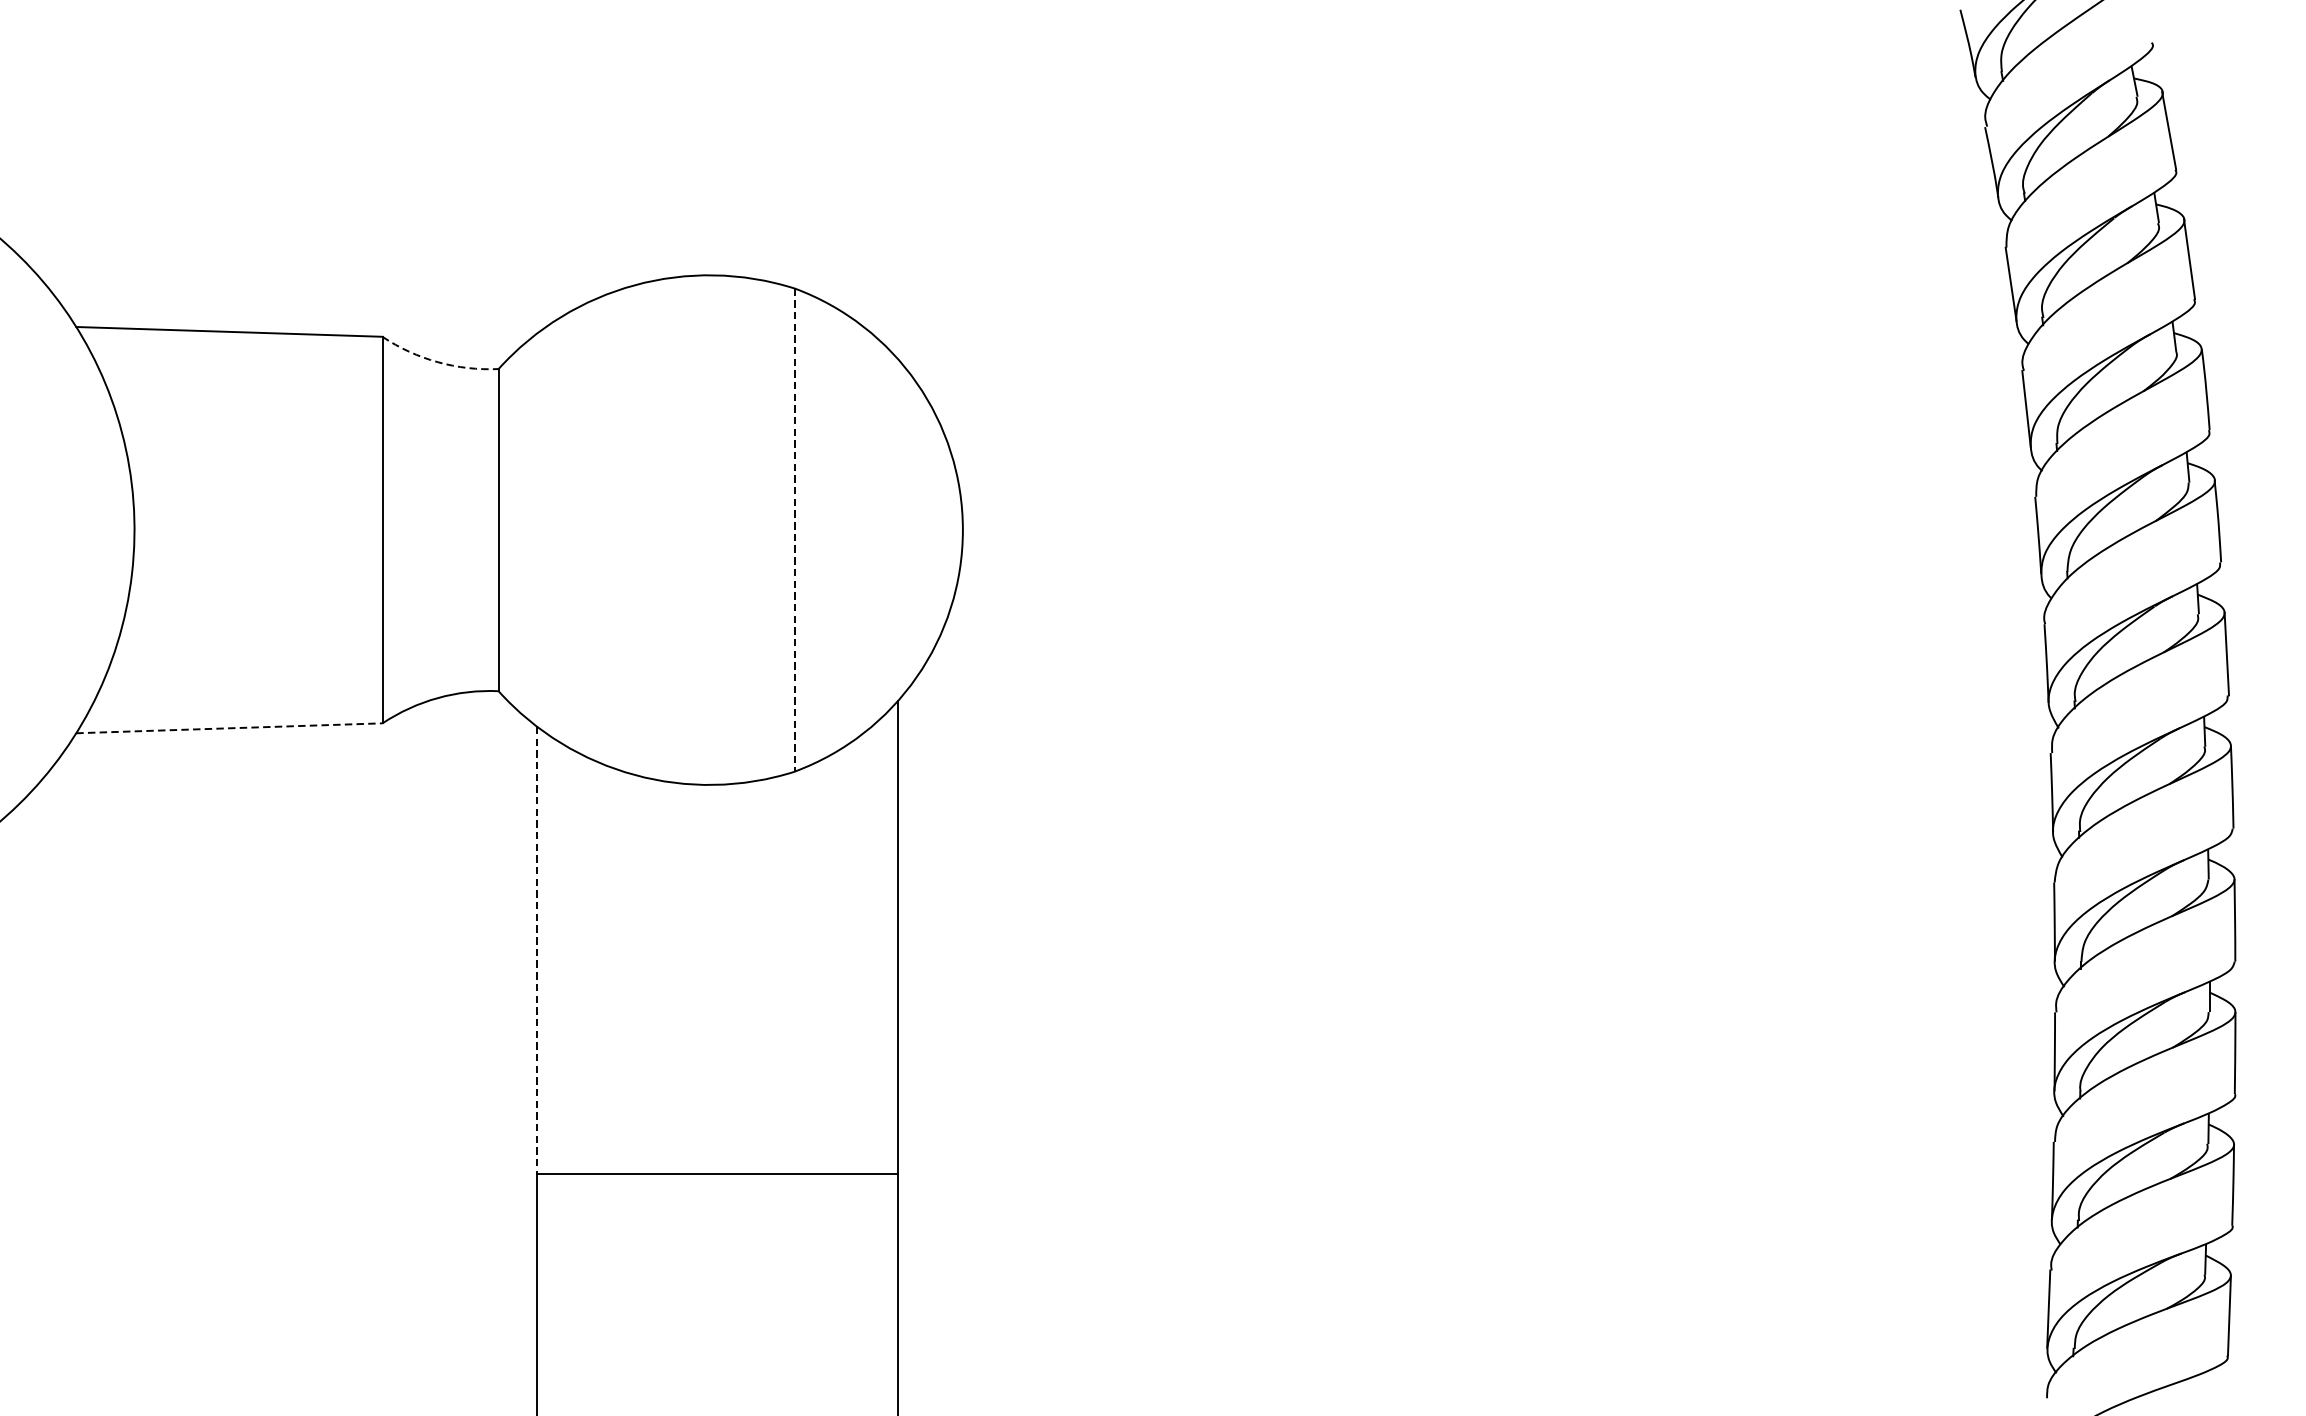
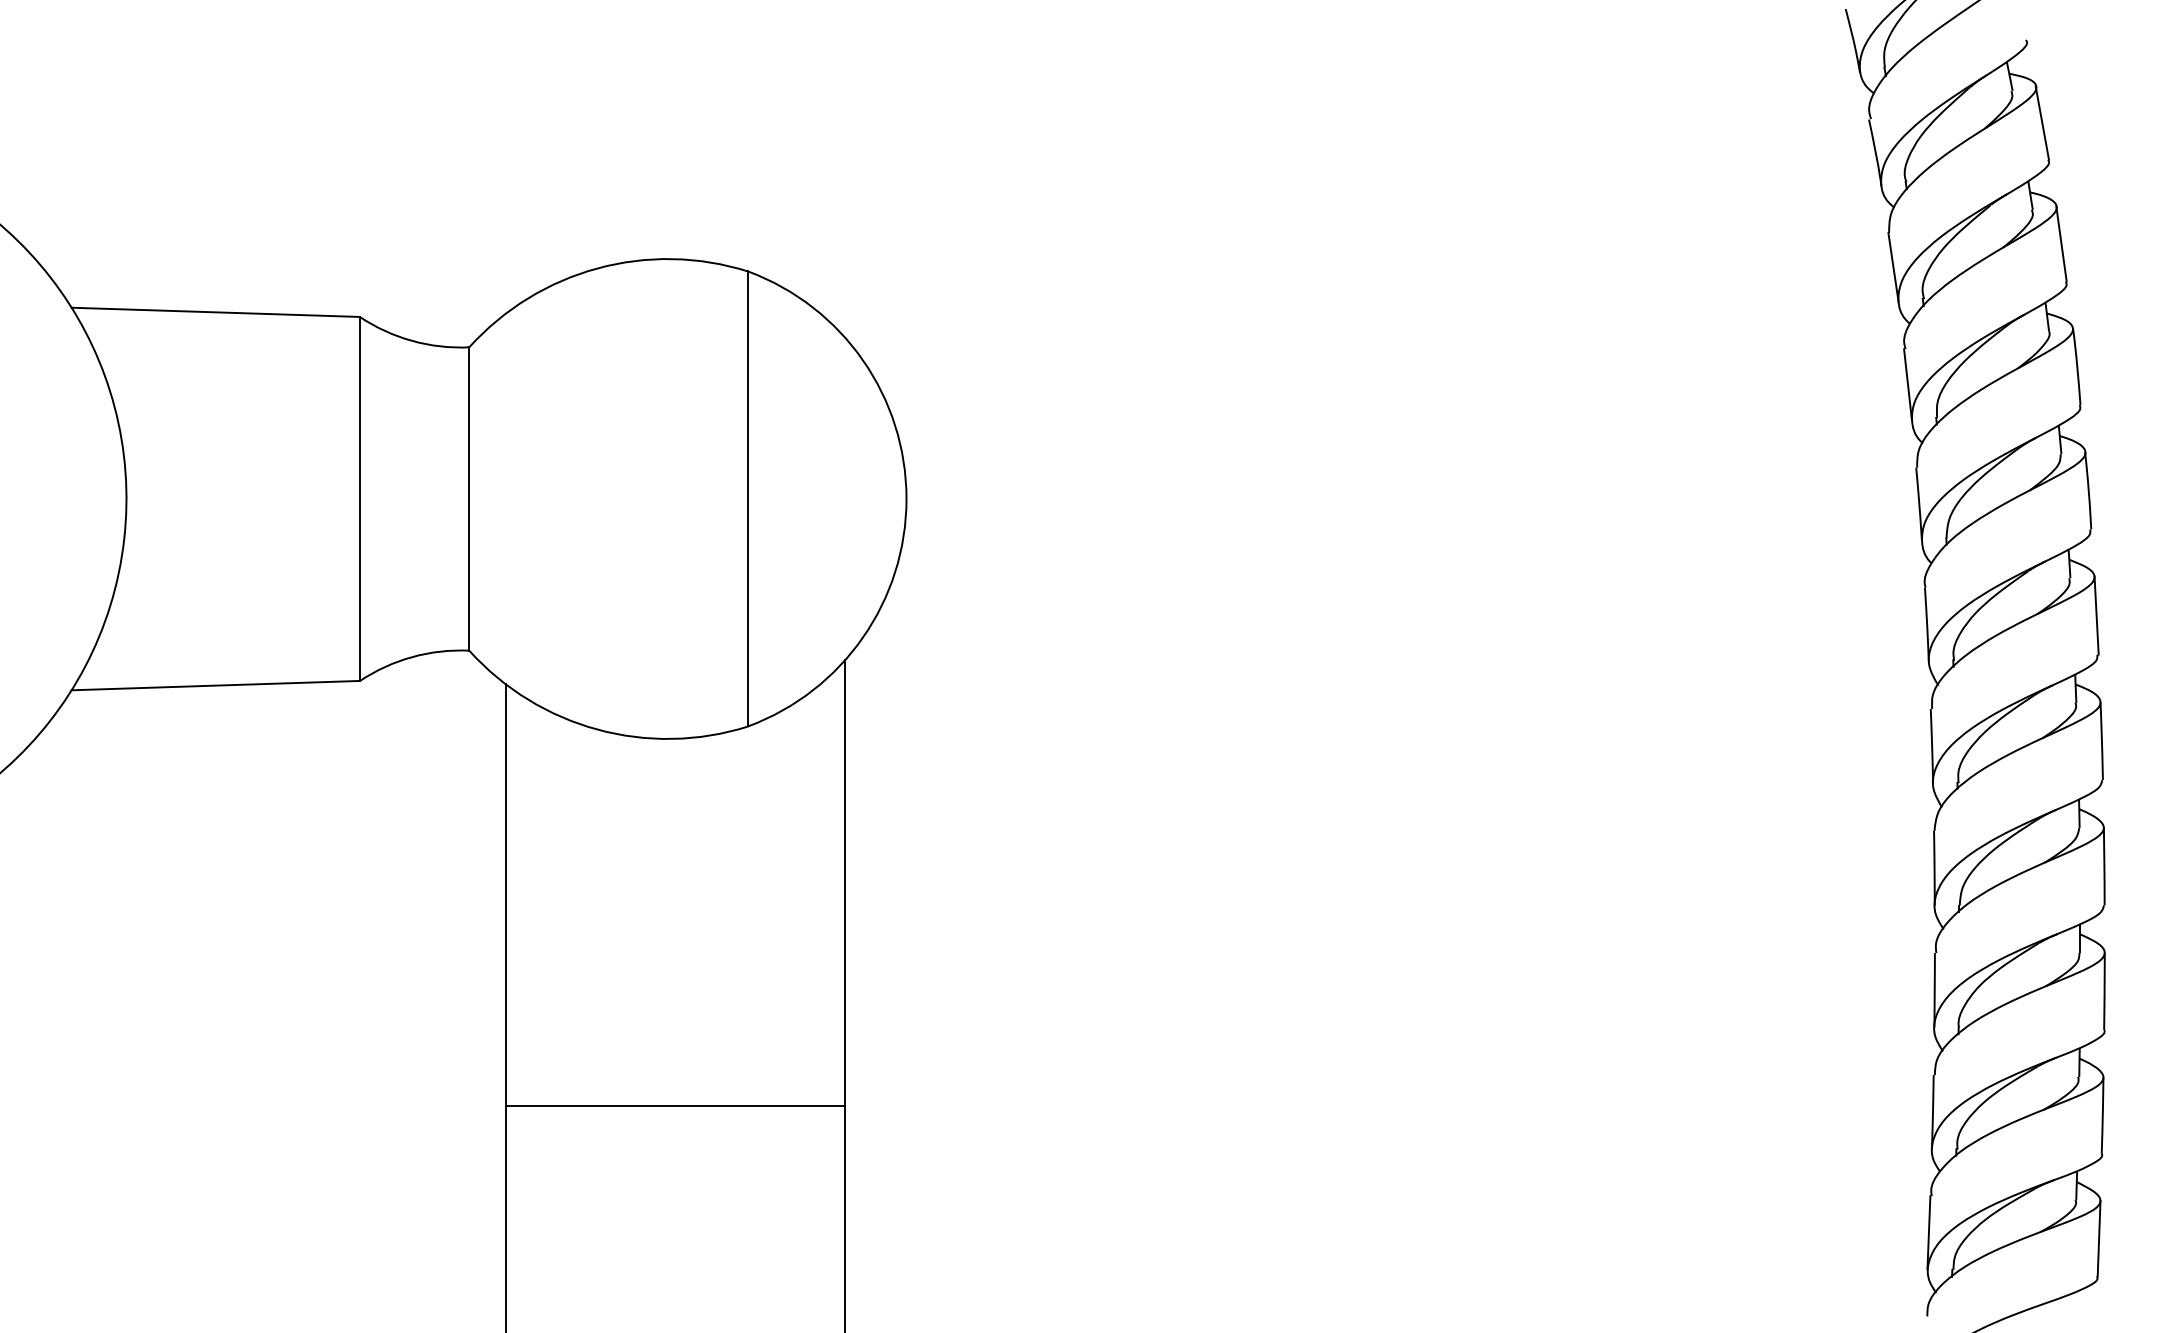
arc: (438, 361) -> (412, 340), dashed -> solid
line: (795, 530) -> (748, 499), dashed -> solid
line: (230, 728) -> (216, 685), dashed -> solid
line: (537, 950) -> (505, 894), dashed -> solid

